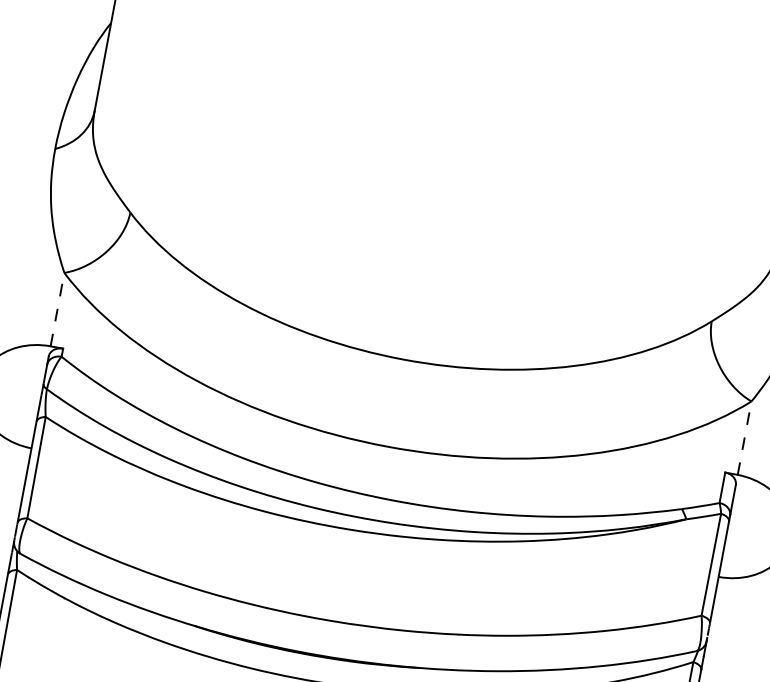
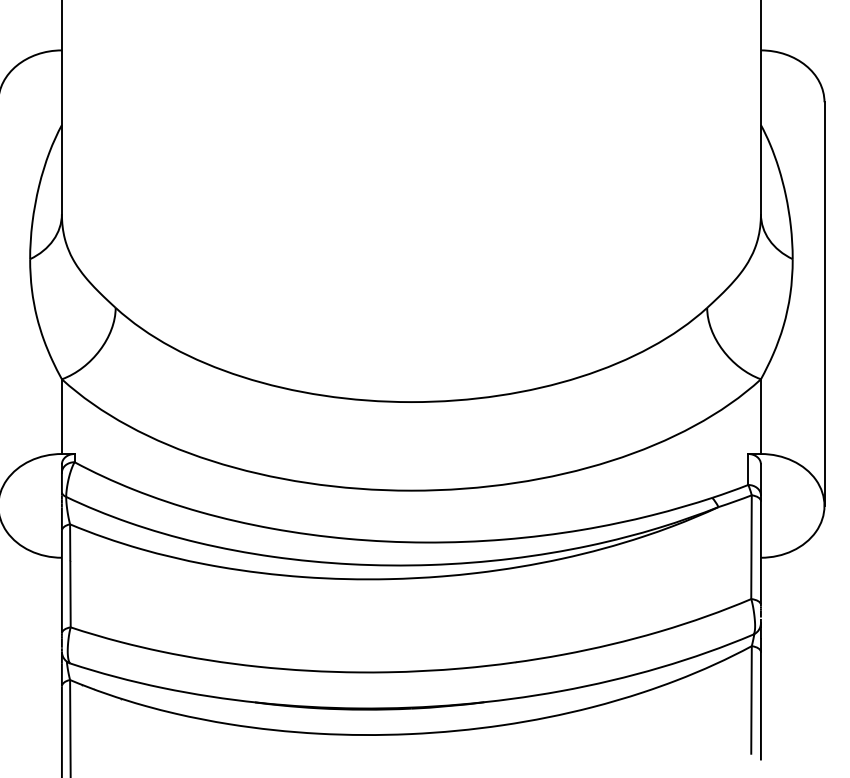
line: (57, 309) -> (61, 416), dashed -> solid
line: (744, 437) -> (760, 416), dashed -> solid

